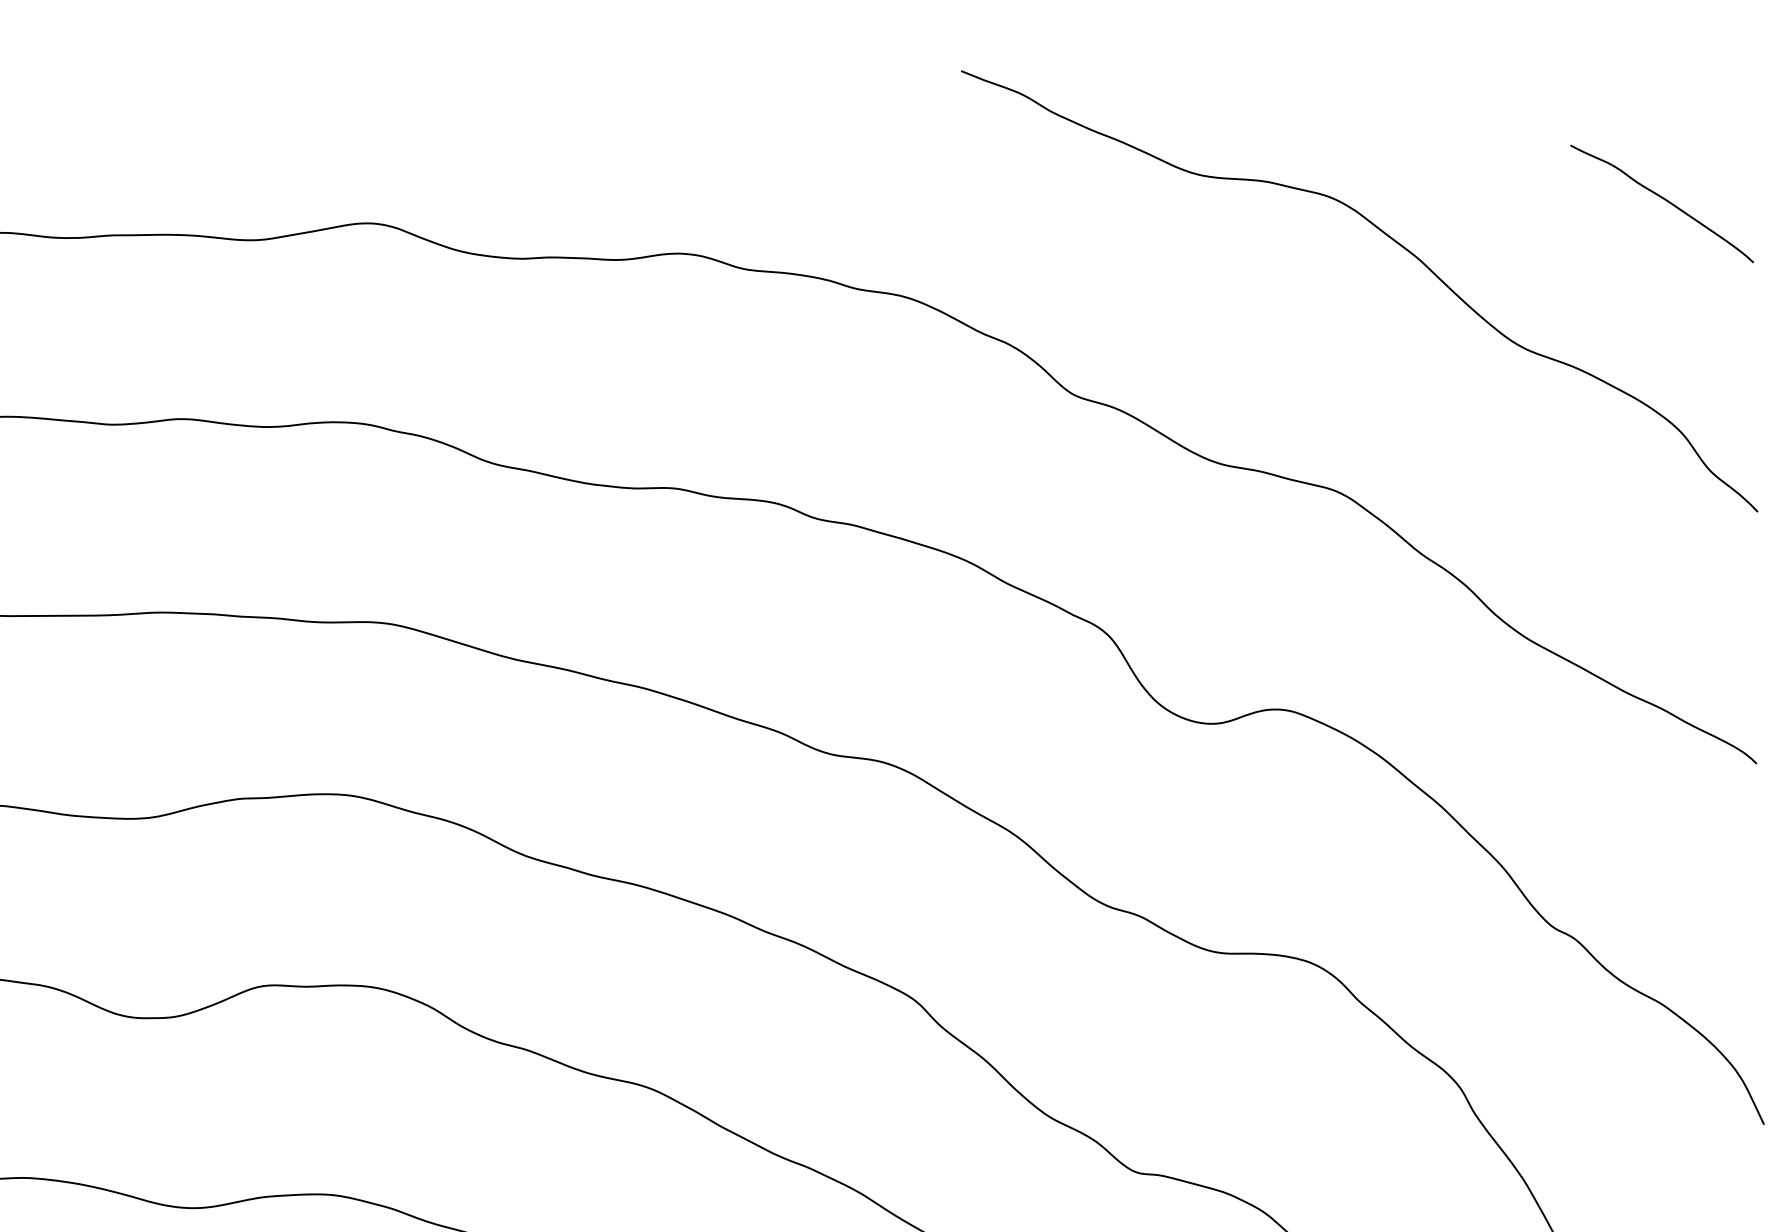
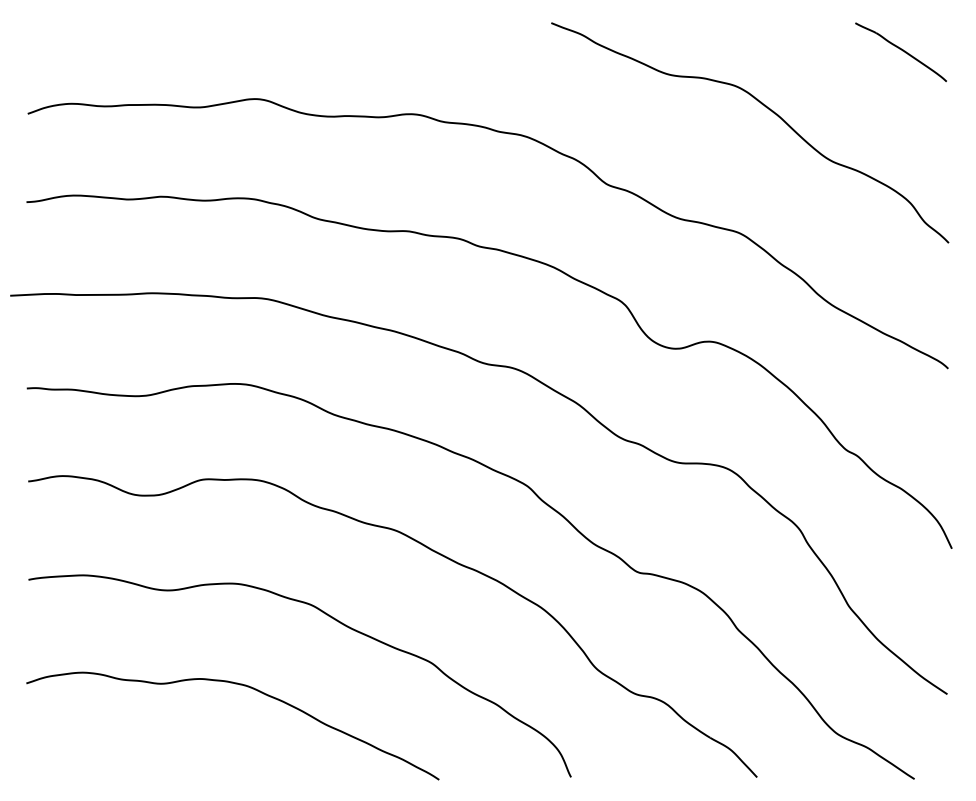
part: (1660, 204) -> (900, 52), moved

